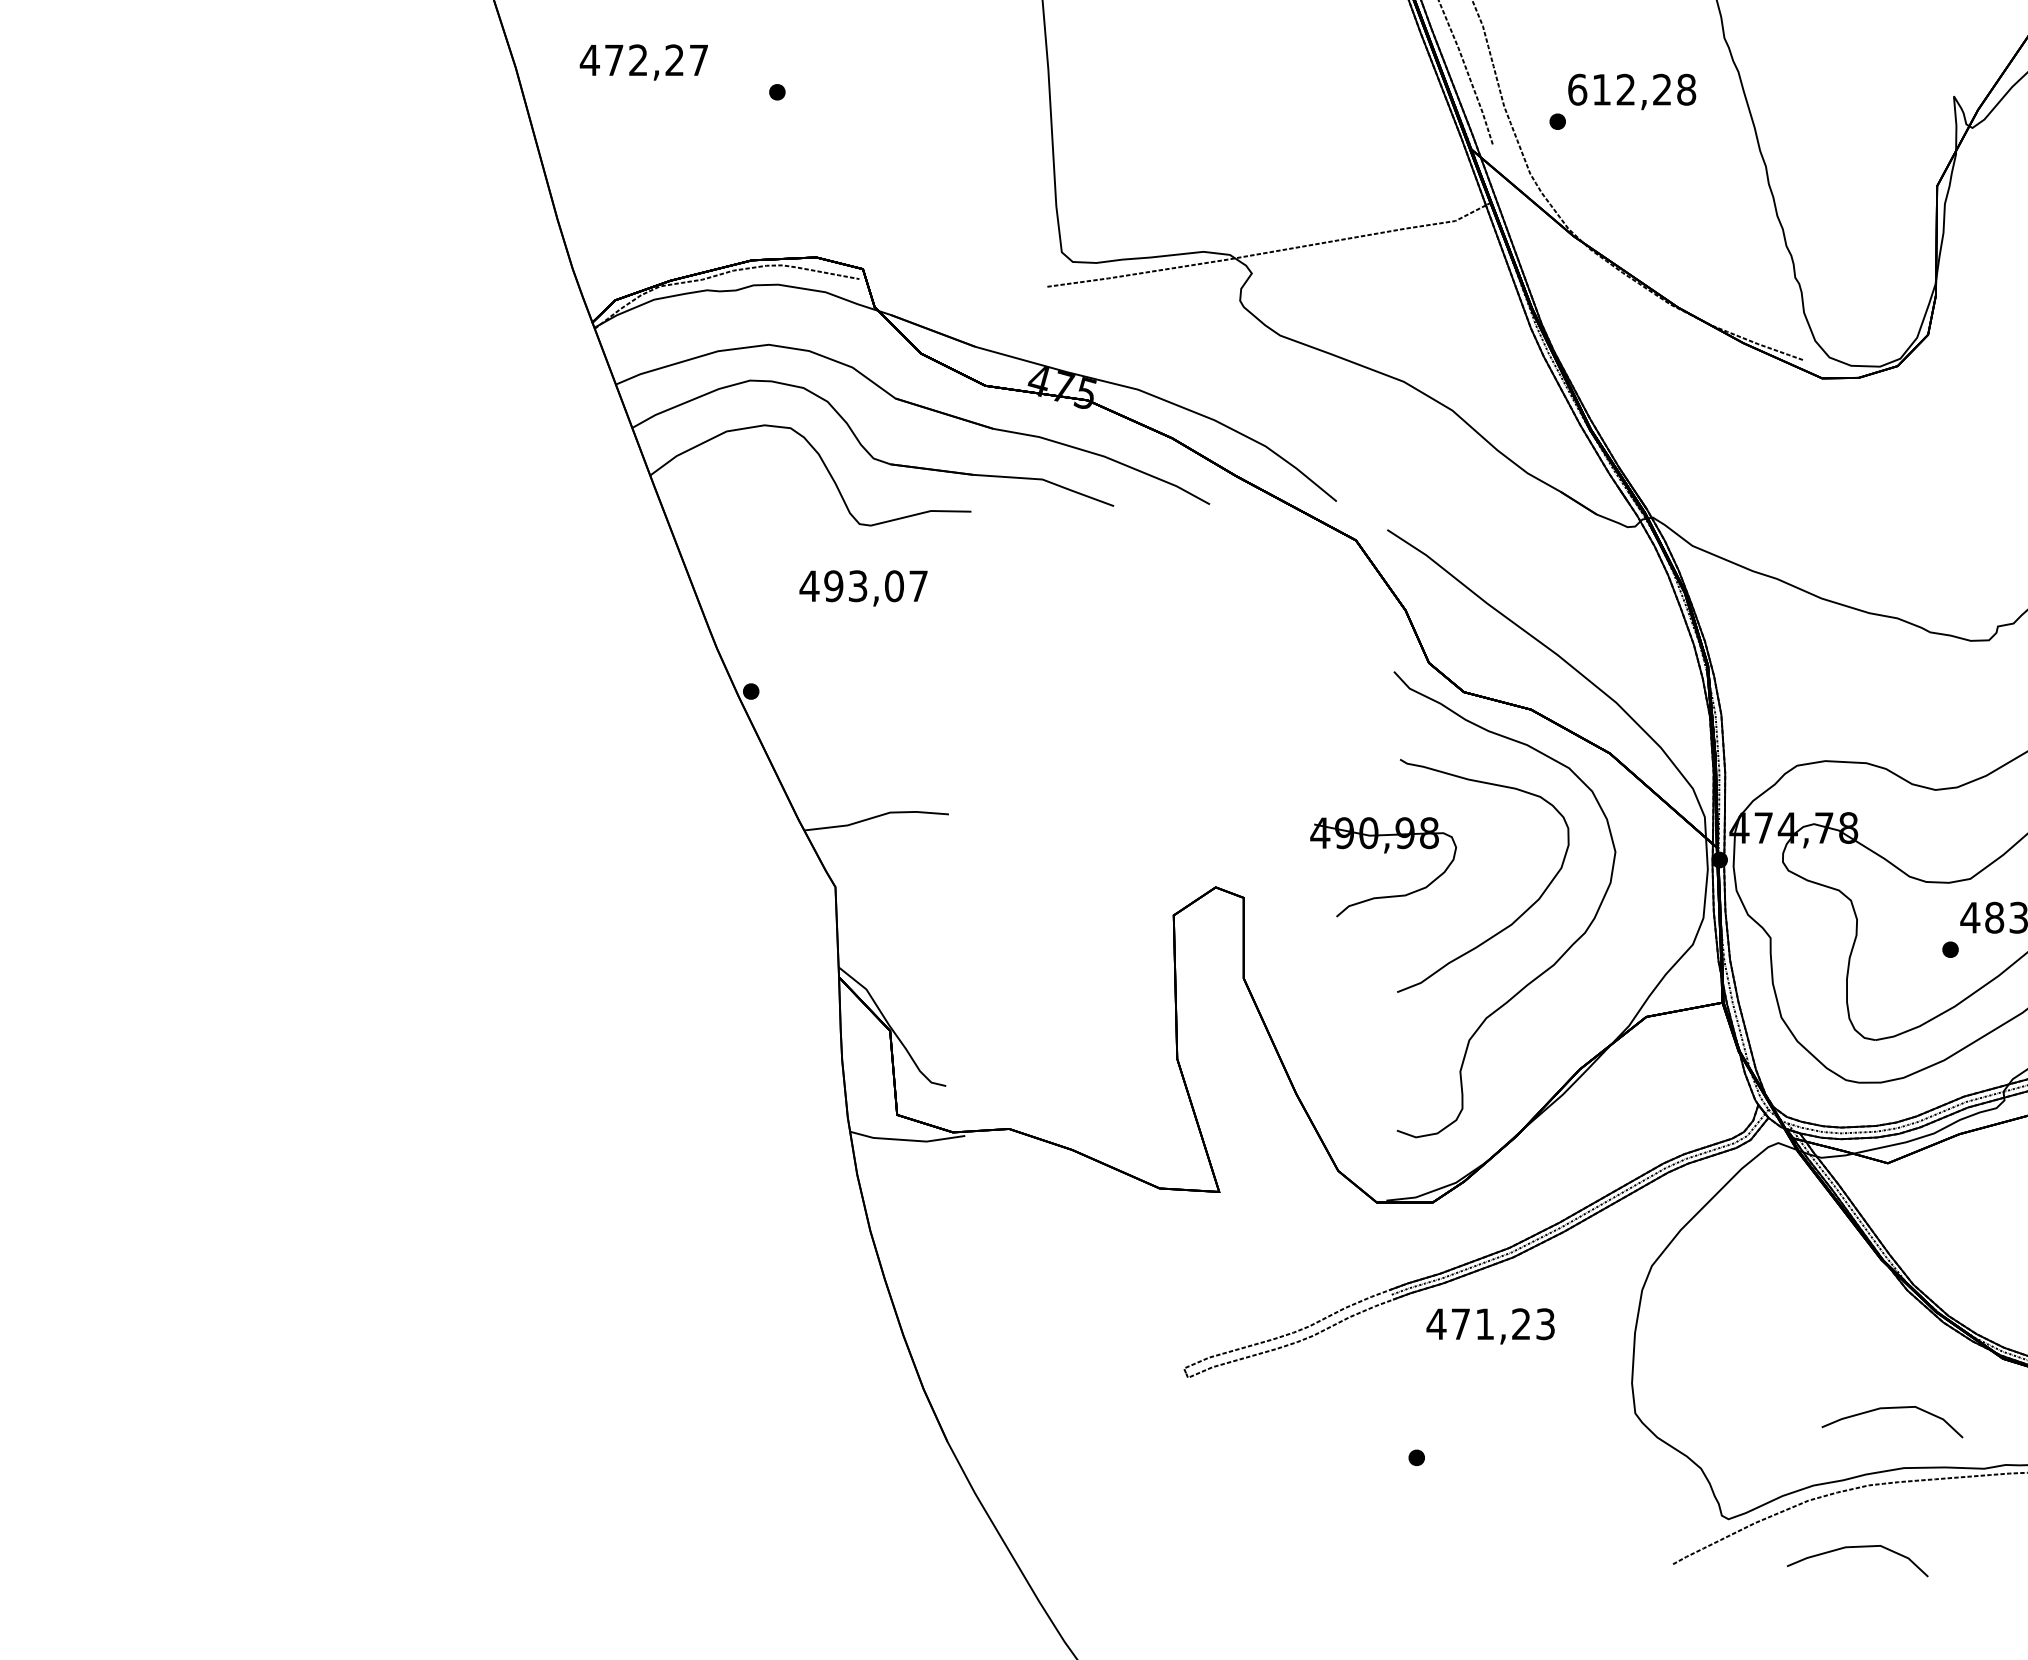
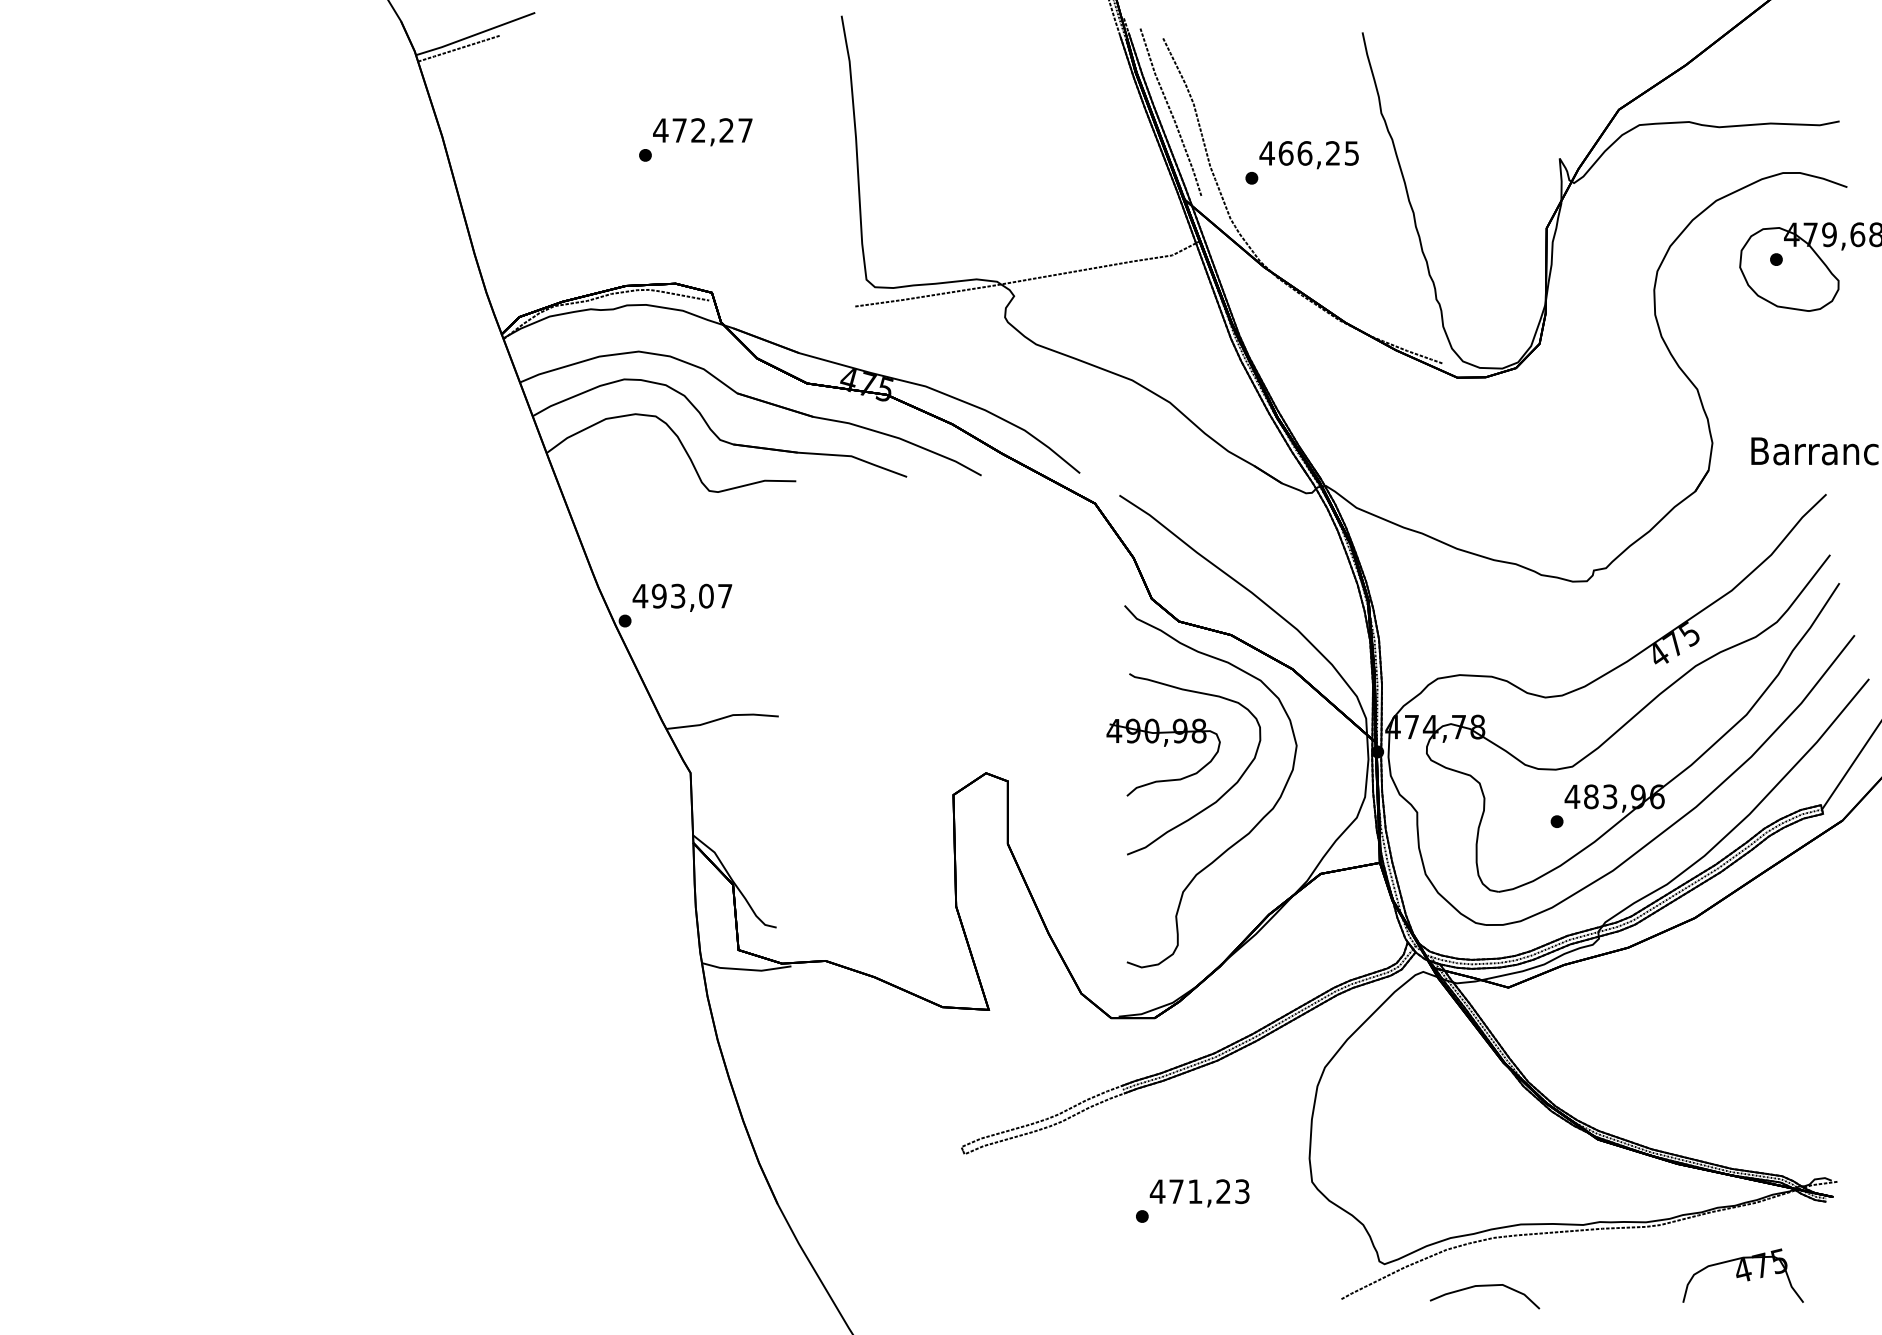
text: (643, 62) -> (702, 132), moved
text: (1631, 89) -> (1309, 153), 612,28 -> 466,25
text: (863, 587) -> (682, 597), moved
part: (1384, 852) -> (1164, 746), moved
text: (1490, 1326) -> (1199, 1193), moved
curve: (1891, 1408) -> (1511, 1178), removed

